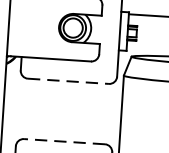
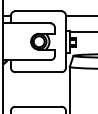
line: (68, 81) -> (38, 72), dashed -> solid
line: (62, 141) -> (37, 106), dashed -> solid

